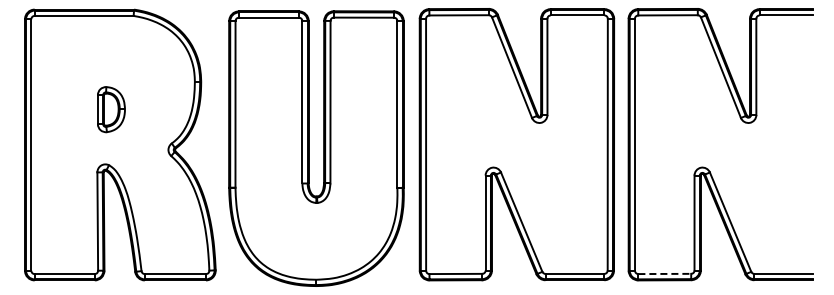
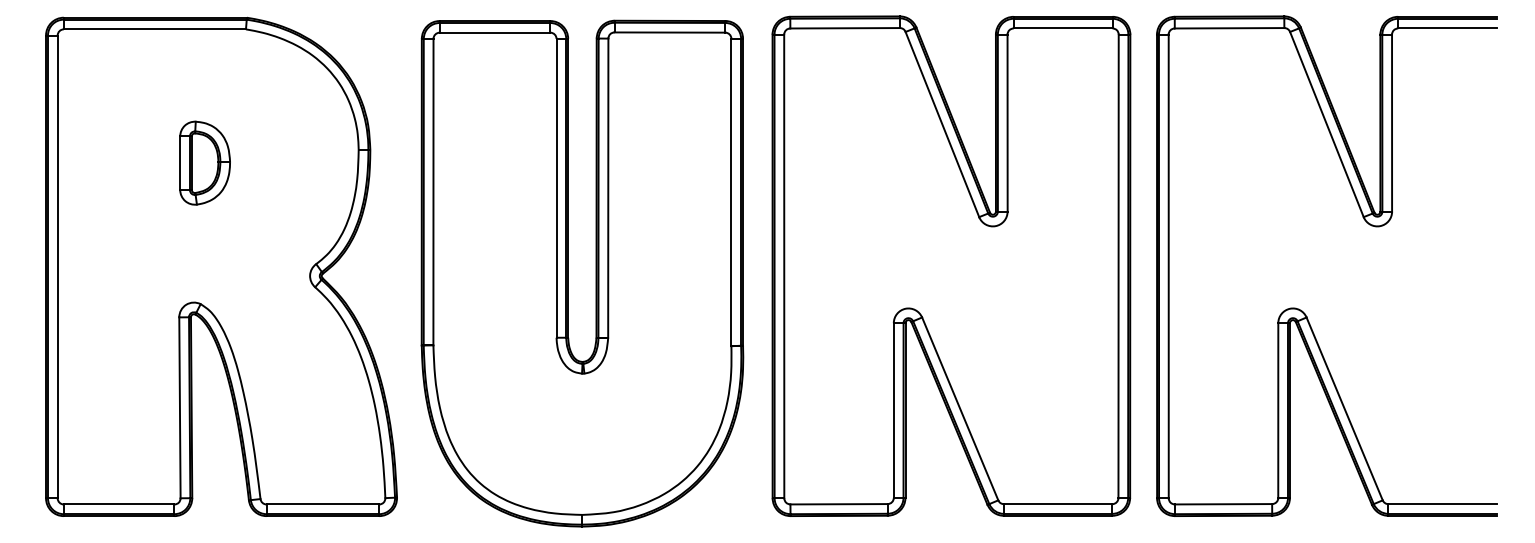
part: (111, 109) -> (205, 162), moved
line: (665, 273) -> (1224, 503), dashed -> solid

